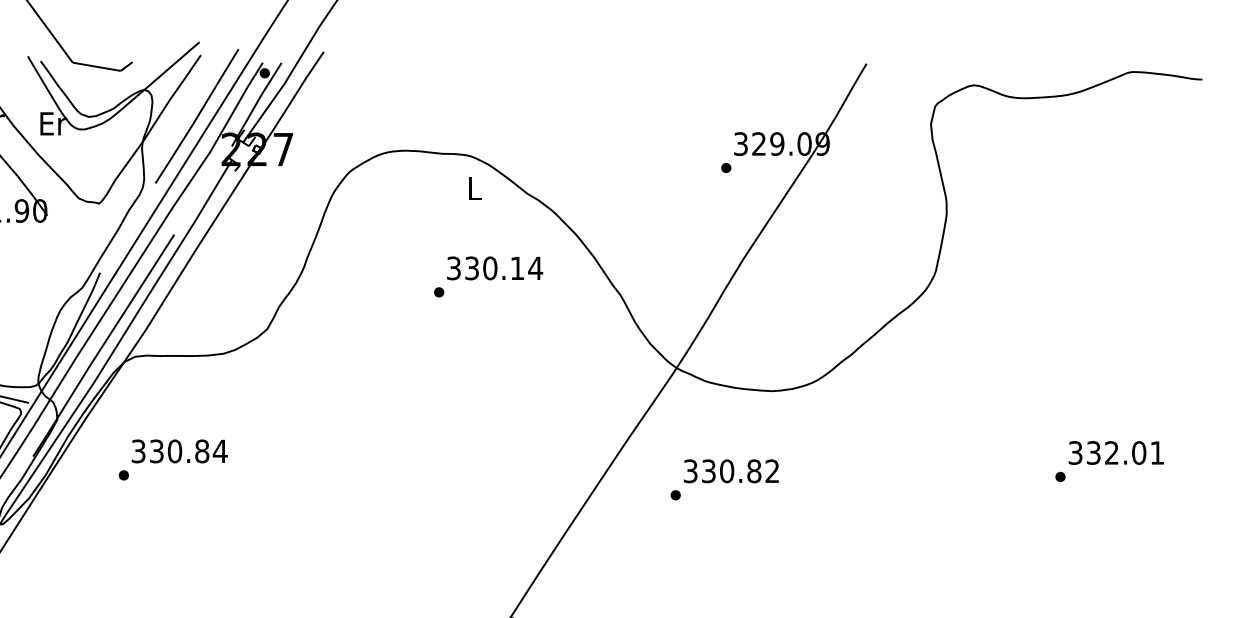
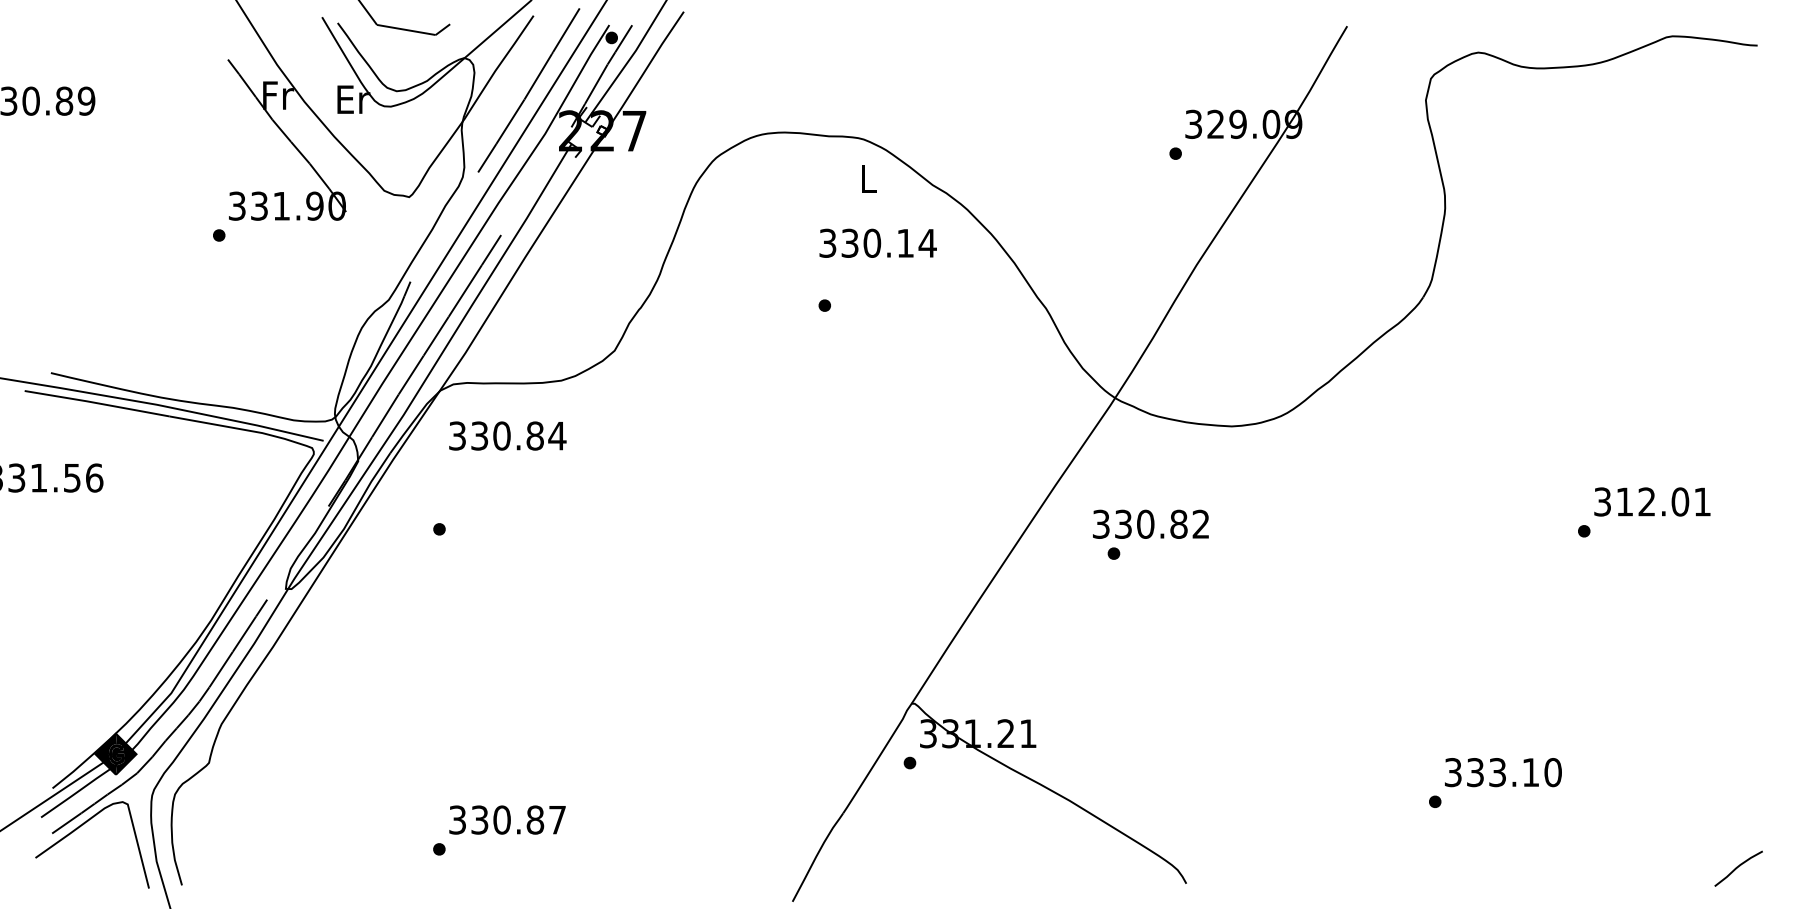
text: (494, 267) -> (877, 242), moved
text: (179, 450) -> (507, 435), moved
text: (1093, 452) -> (1624, 501), 332.01 -> 312.01
text: (730, 470) -> (1150, 523), moved

